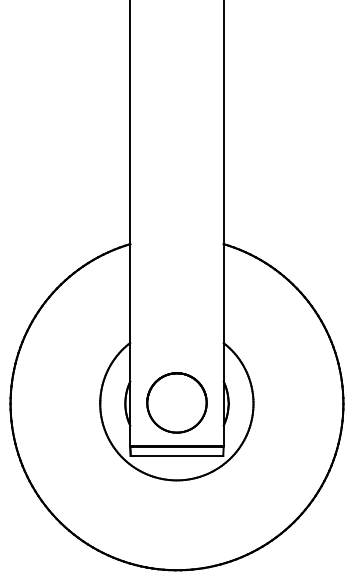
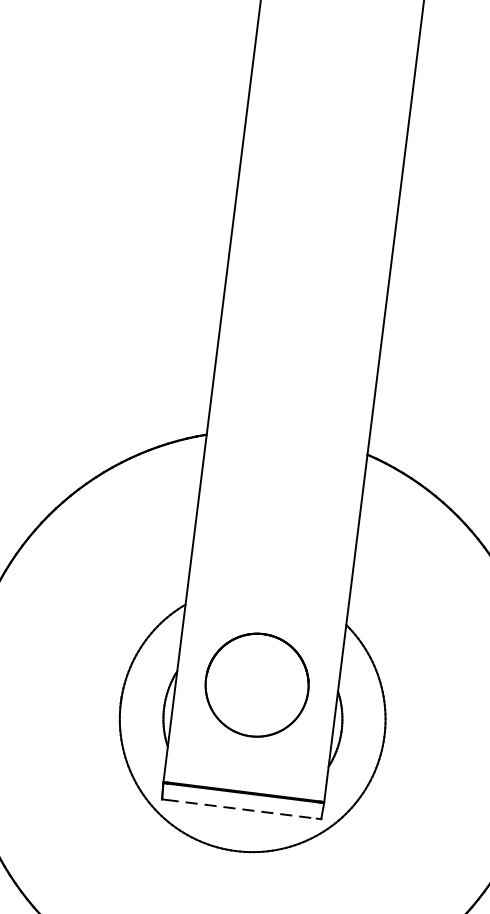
part: (176, 402) -> (256, 684), moved
line: (177, 456) -> (242, 810), solid -> dashed

